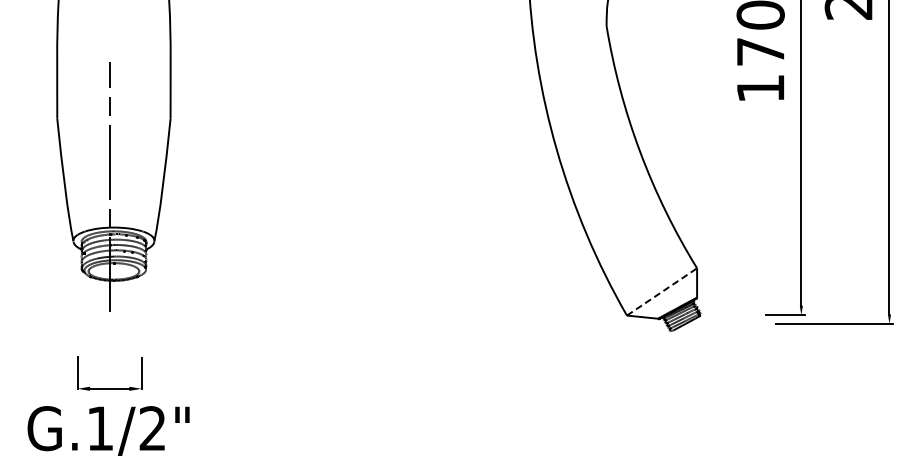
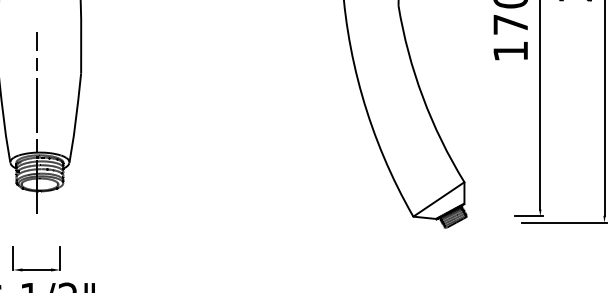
line: (662, 291) -> (439, 199), dashed -> solid

